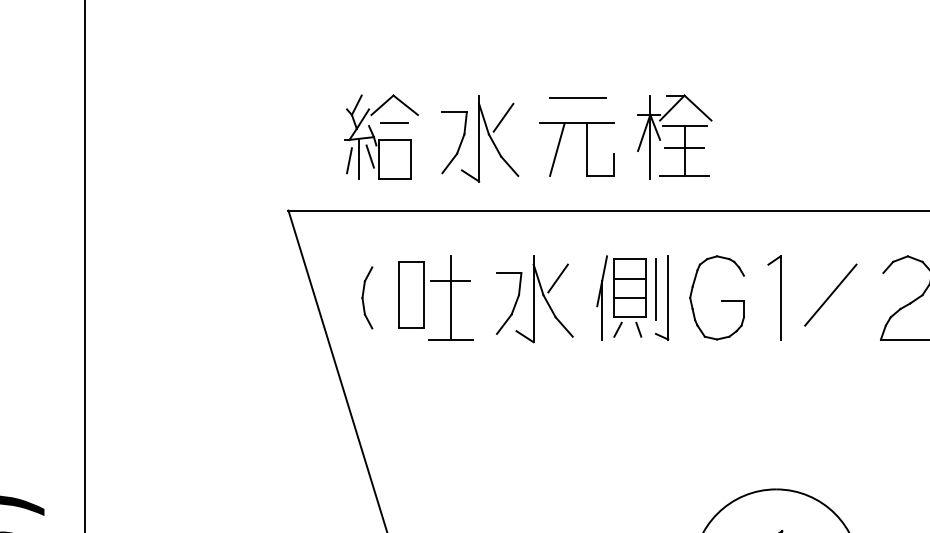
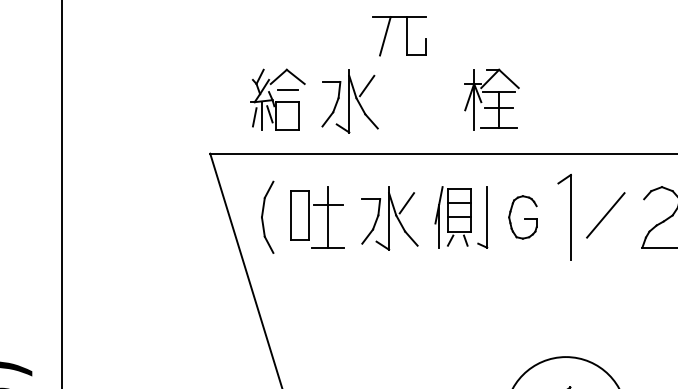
line: (578, 97) -> (421, 71), removed
part: (586, 149) -> (406, 36), moved
line: (656, 289) -> (478, 211), removed
part: (366, 298) -> (267, 217), size x1.6
part: (716, 298) -> (522, 217), size x0.7
part: (774, 298) -> (564, 217), size x1.4

